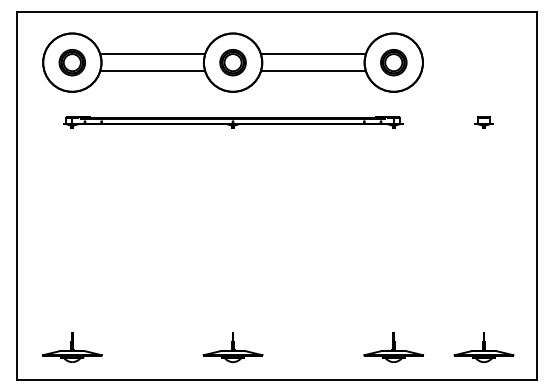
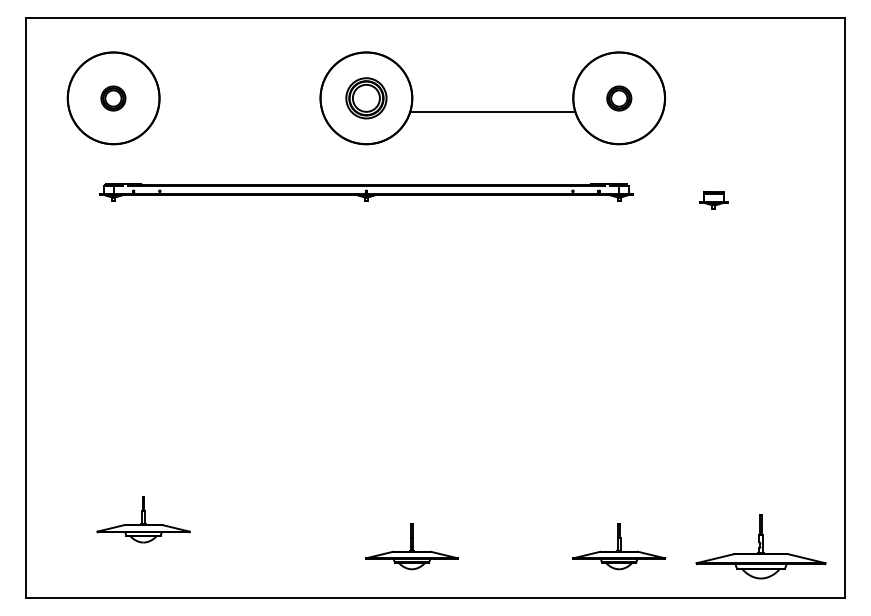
line: (152, 53) -> (239, 83), removed
line: (312, 53) -> (491, 83), removed
part: (71, 62) -> (112, 98), size x0.6
part: (393, 62) -> (618, 98), size x0.6
line: (152, 71) -> (239, 112), removed
part: (483, 122) -> (713, 200), moved
part: (72, 347) -> (143, 519), moved
part: (232, 347) -> (411, 546), moved
part: (483, 347) -> (760, 546), size x1.4

